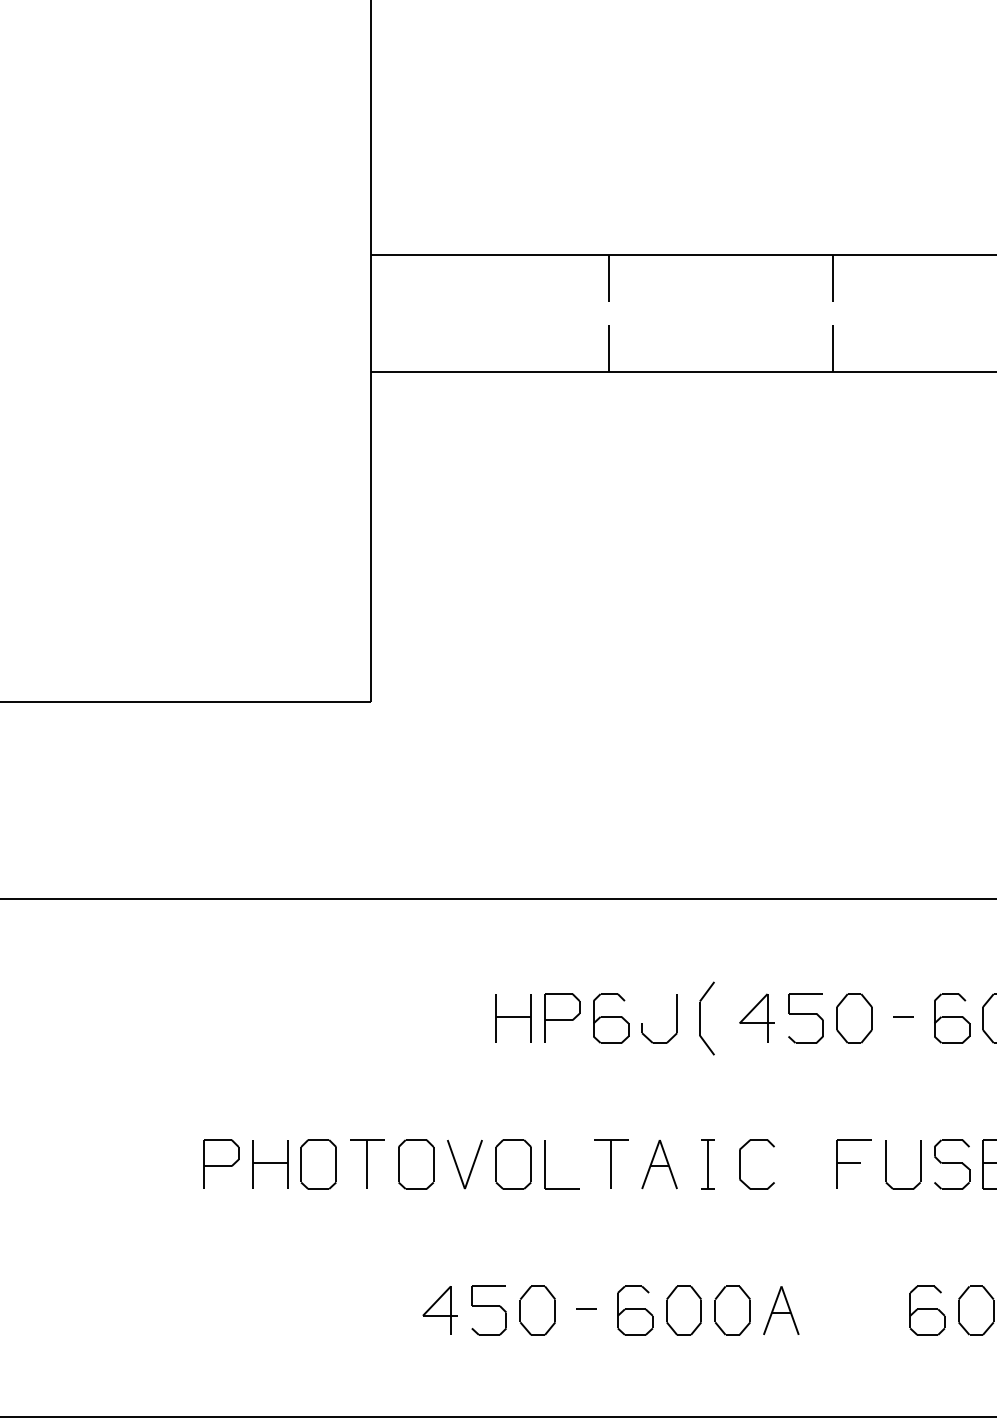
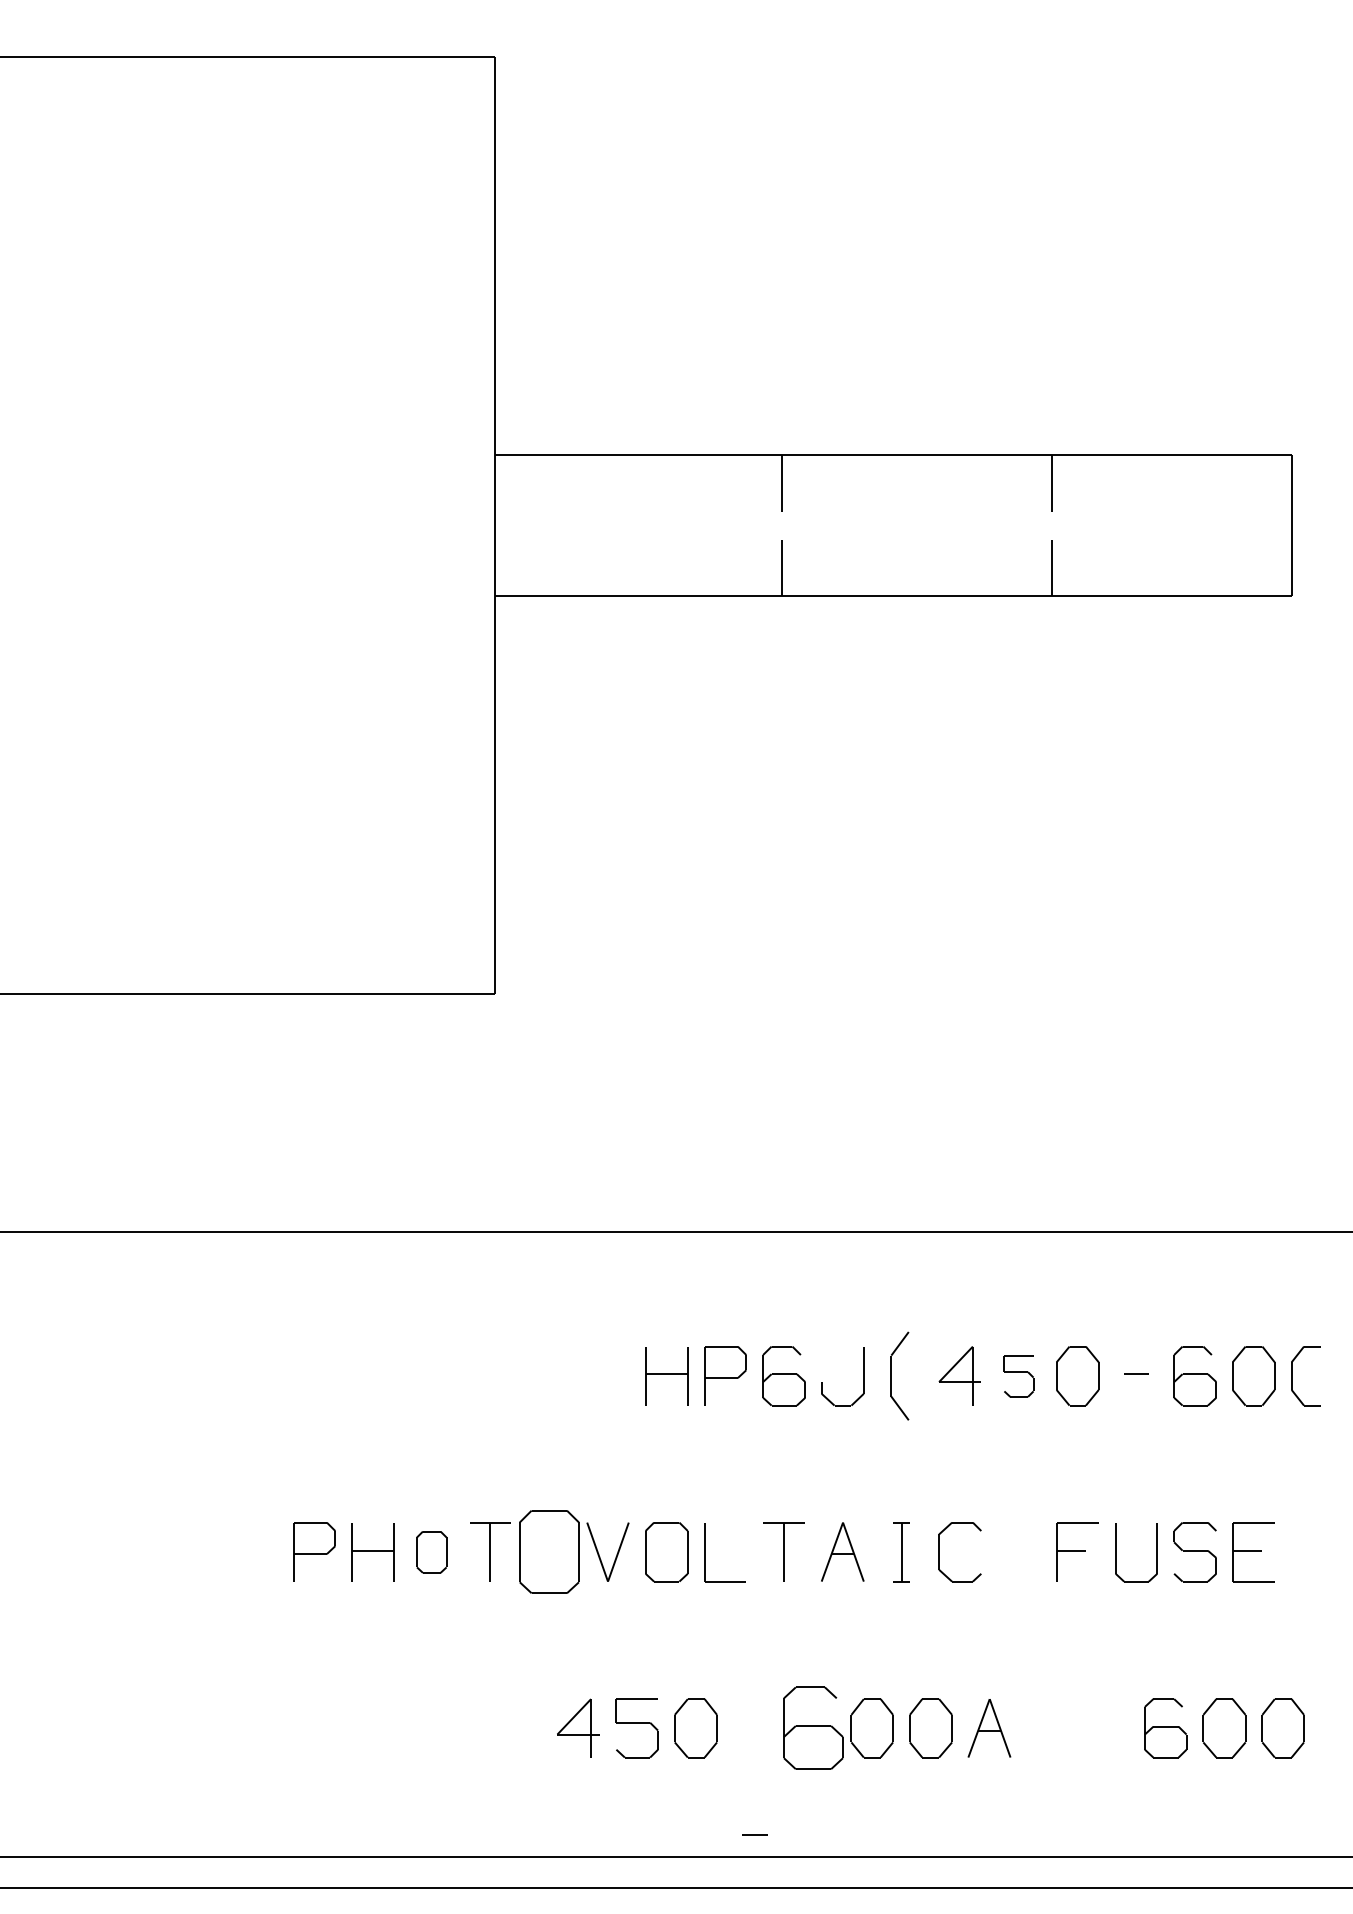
part: (805, 1018) -> (1018, 1376), size x0.7
part: (318, 1164) -> (431, 1552), size x0.7
part: (415, 1164) -> (548, 1552), size x1.4
line: (586, 1309) -> (754, 1834), moved
part: (635, 1310) -> (813, 1728), size x1.4

